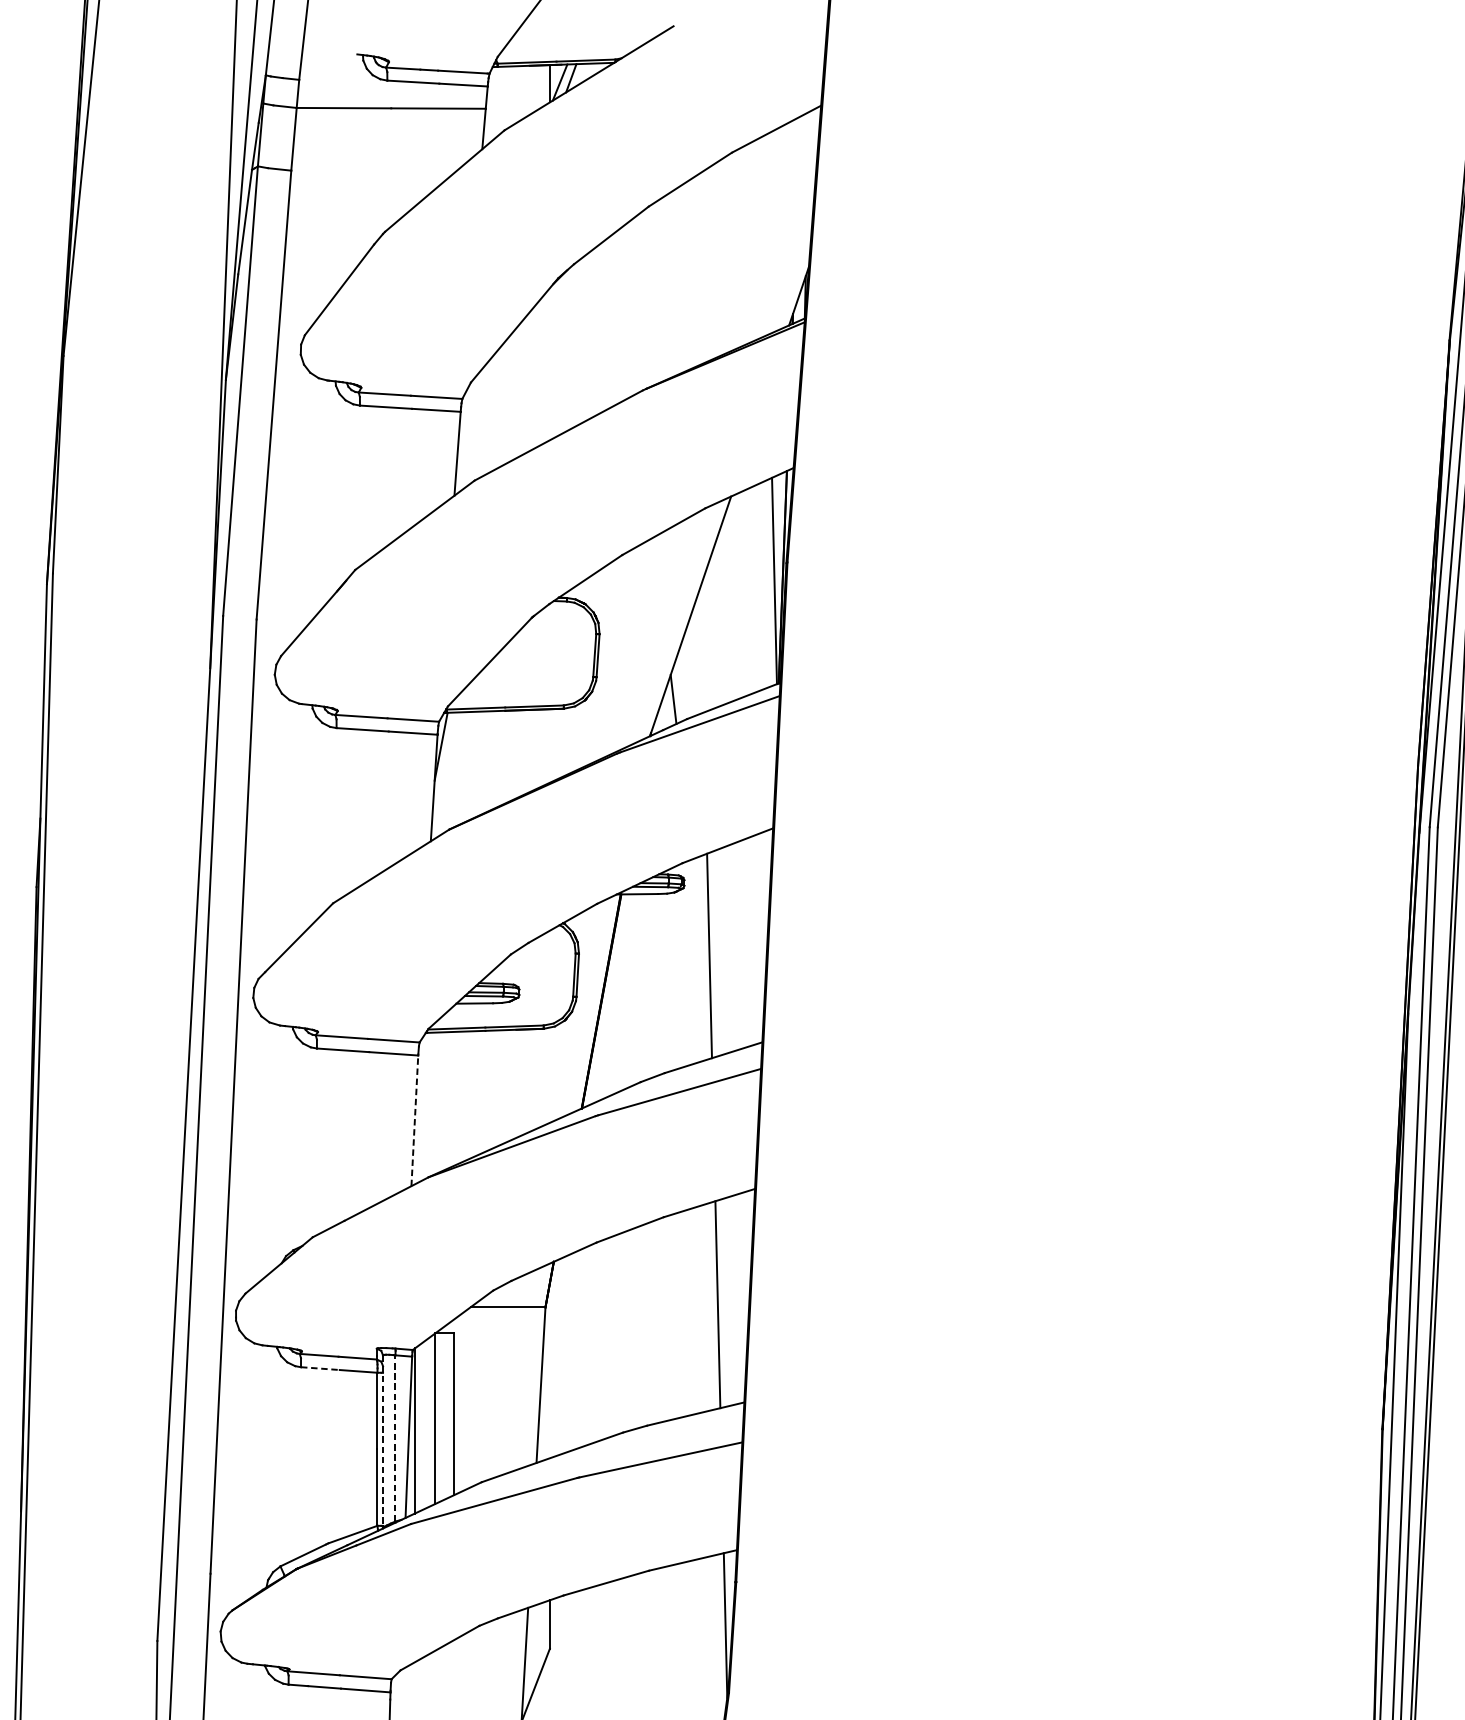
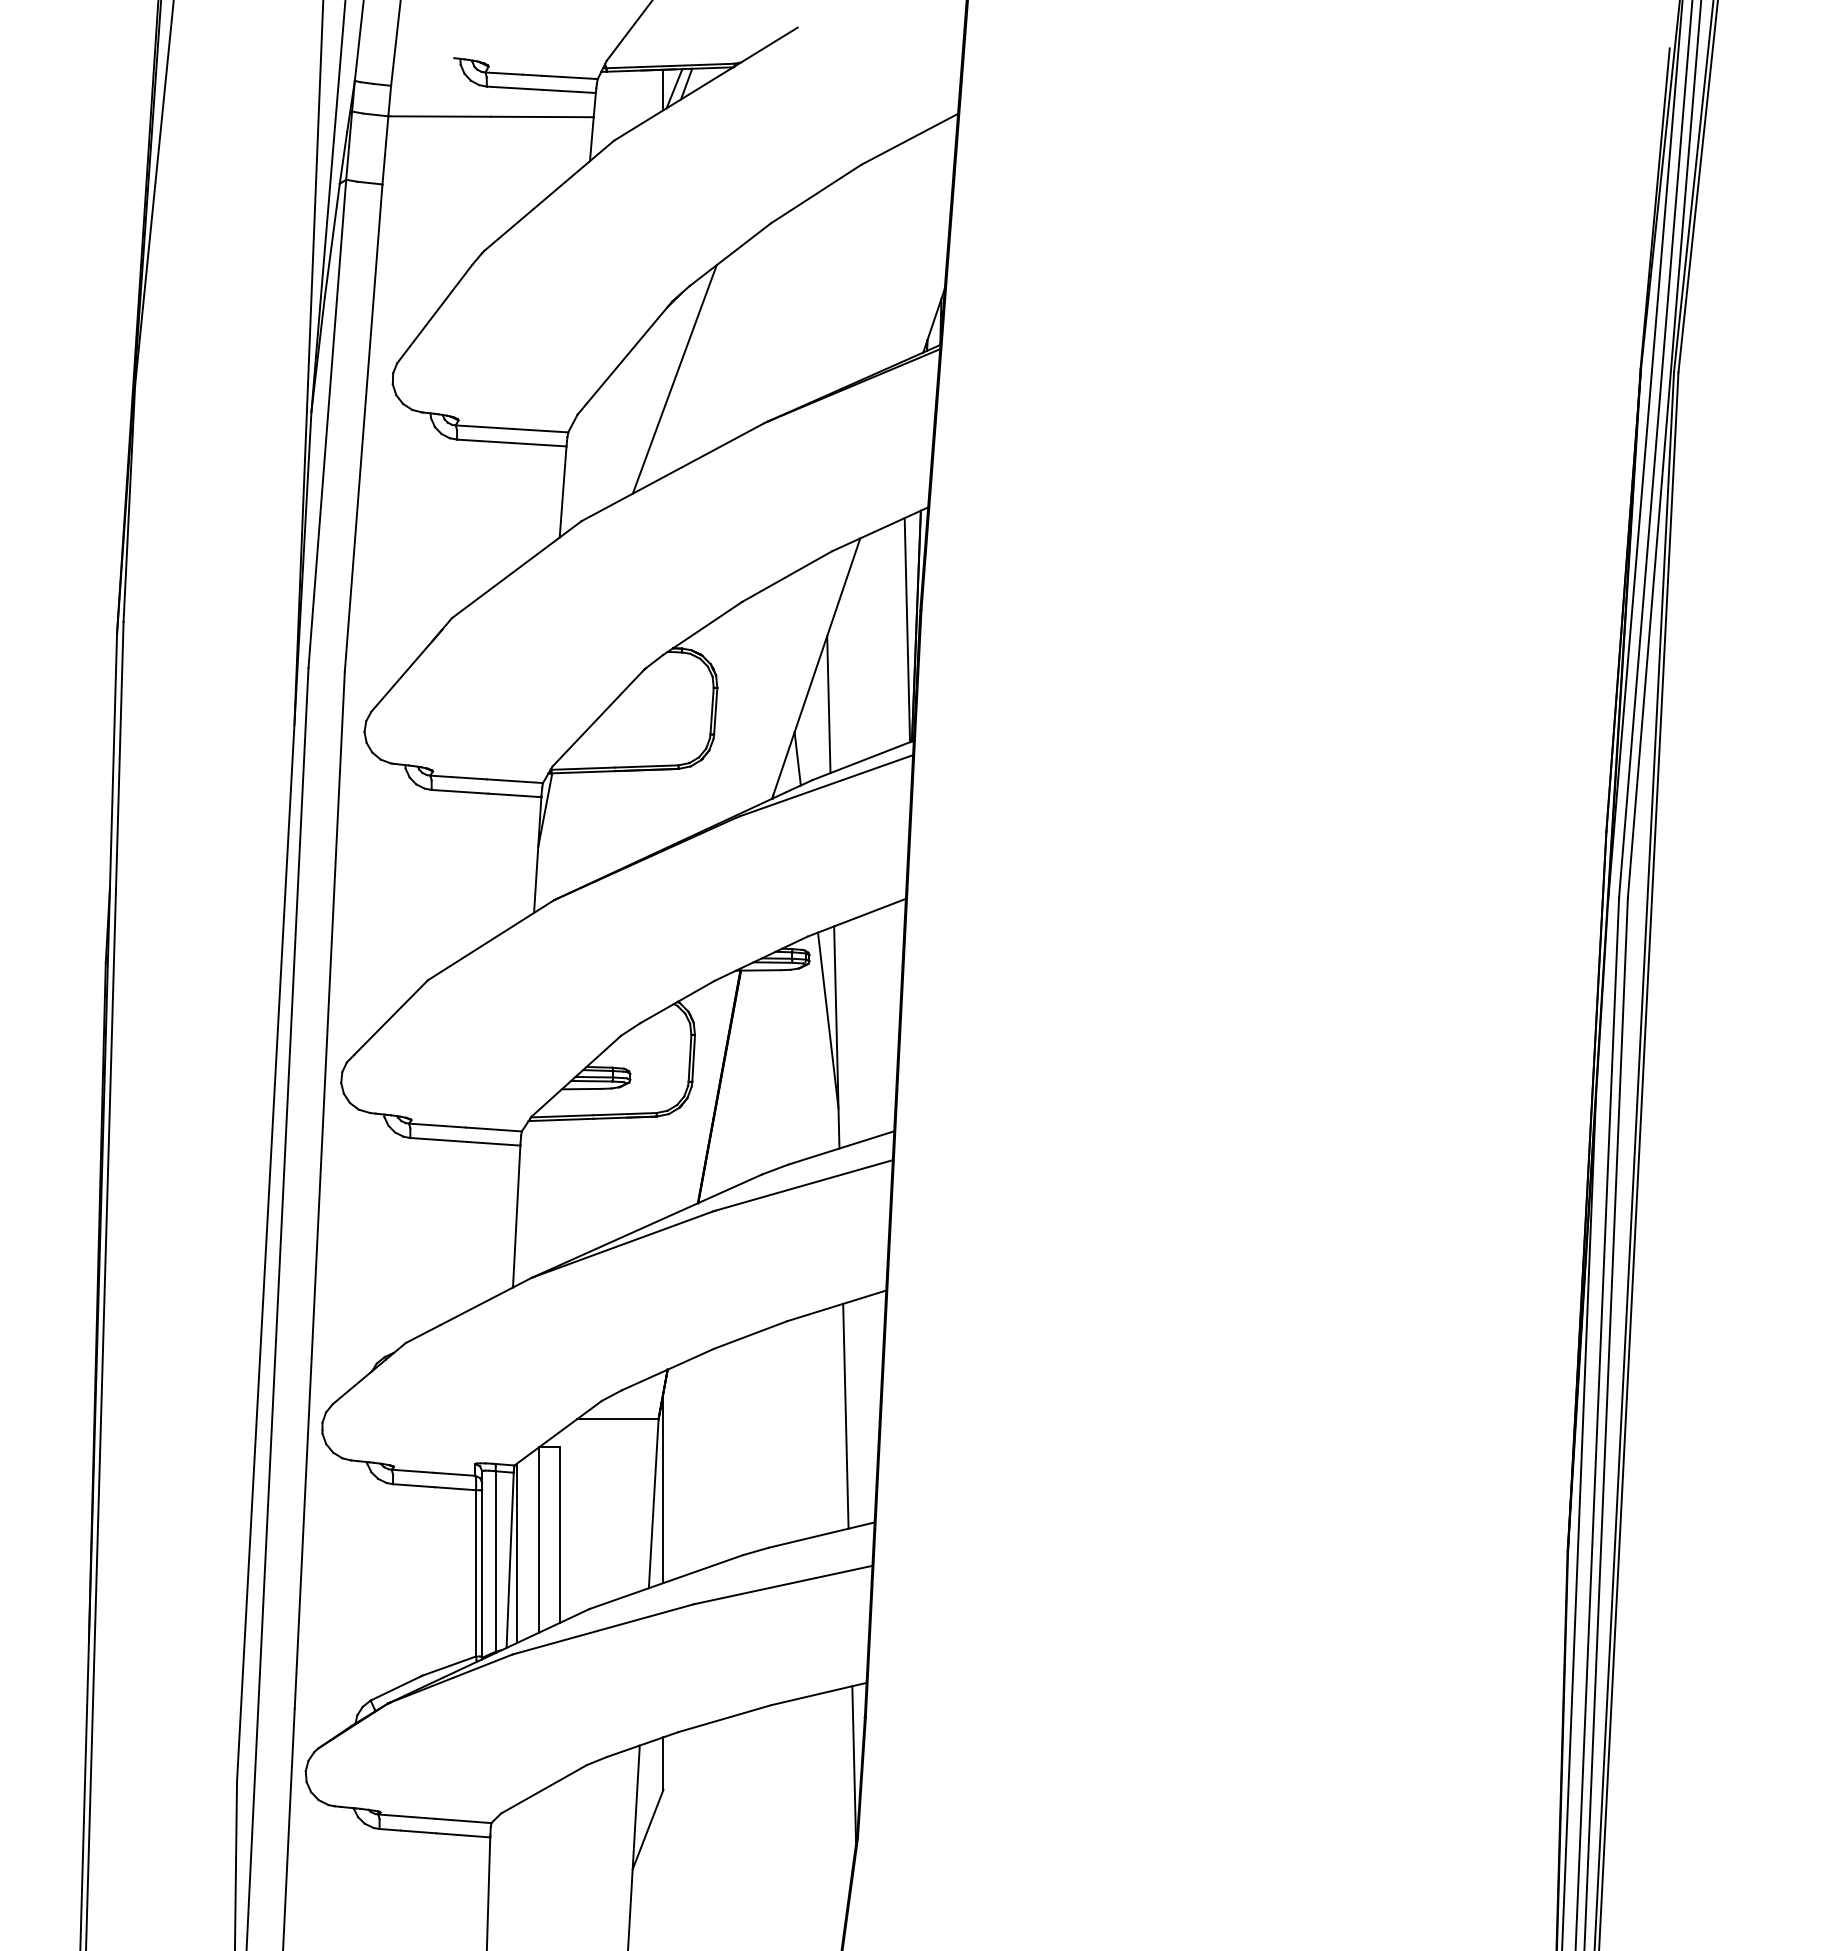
line: (560, 350) -> (674, 379), added
line: (701, 649) -> (828, 704), added
line: (701, 940) -> (828, 1020), added
line: (414, 1120) -> (516, 1216), dashed -> solid
line: (320, 1368) -> (414, 1485), dashed -> solid
line: (550, 1370) -> (663, 1487), added
line: (395, 1438) -> (495, 1561), dashed -> solid
line: (383, 1441) -> (482, 1564), dashed -> solid

